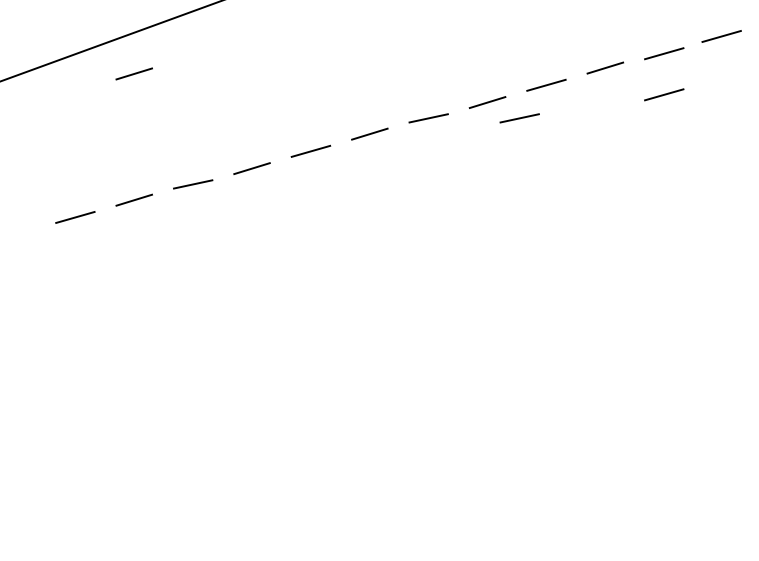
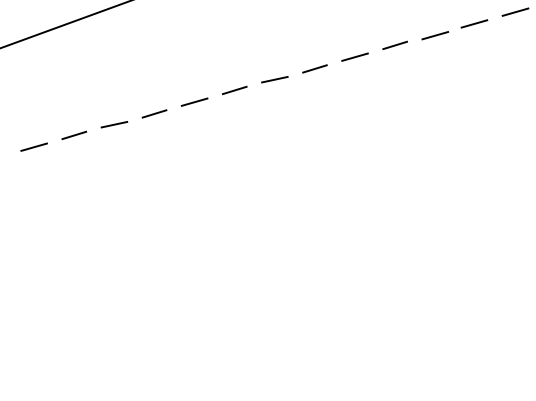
line: (134, 72) -> (74, 48), removed
line: (664, 94) -> (435, 63), removed
line: (519, 118) -> (336, 79), removed

